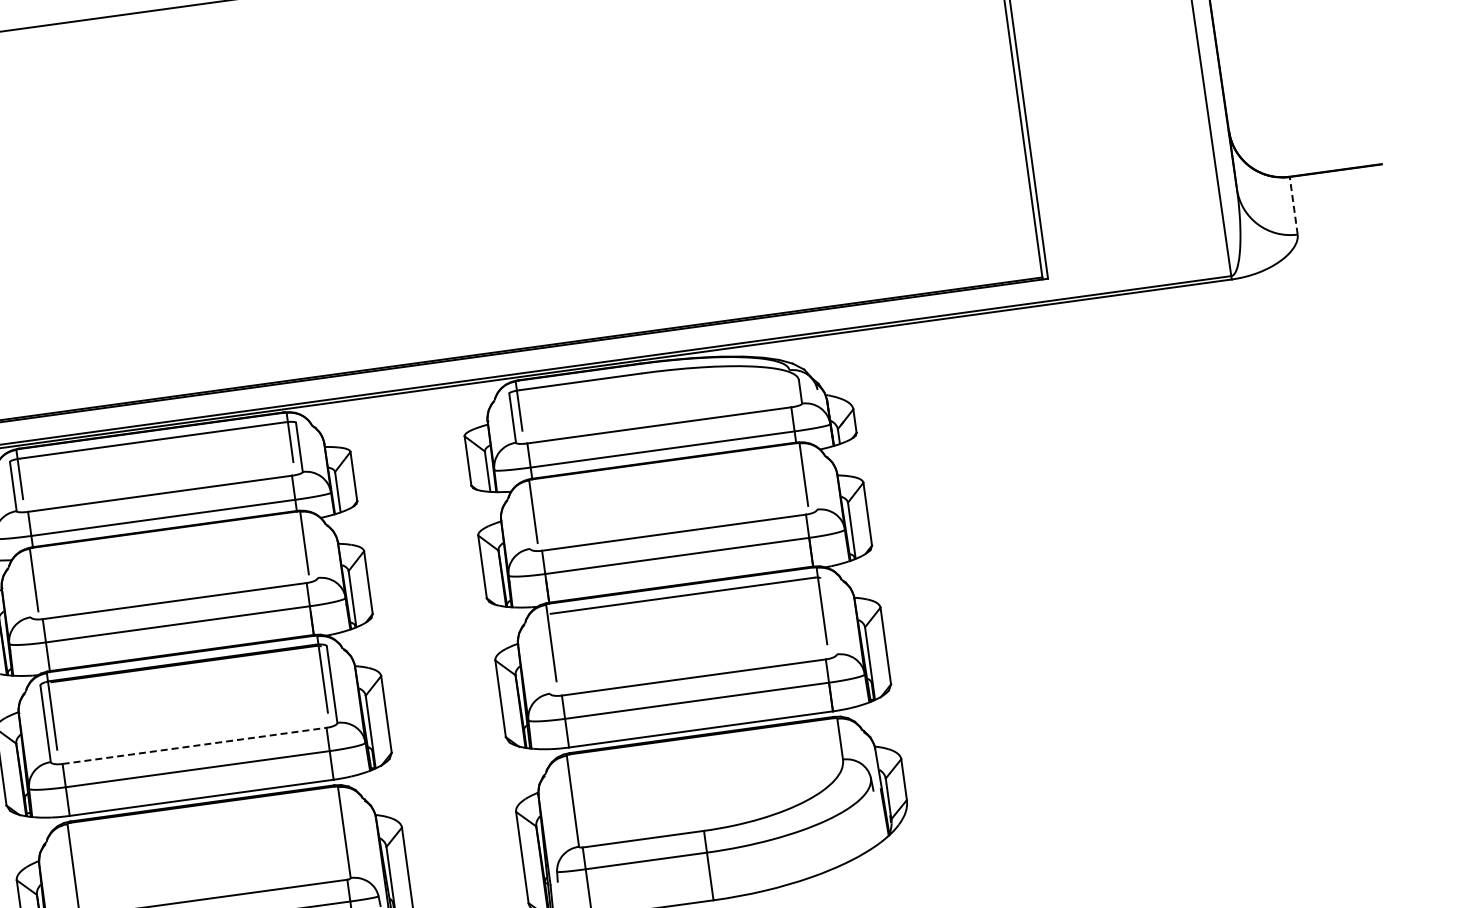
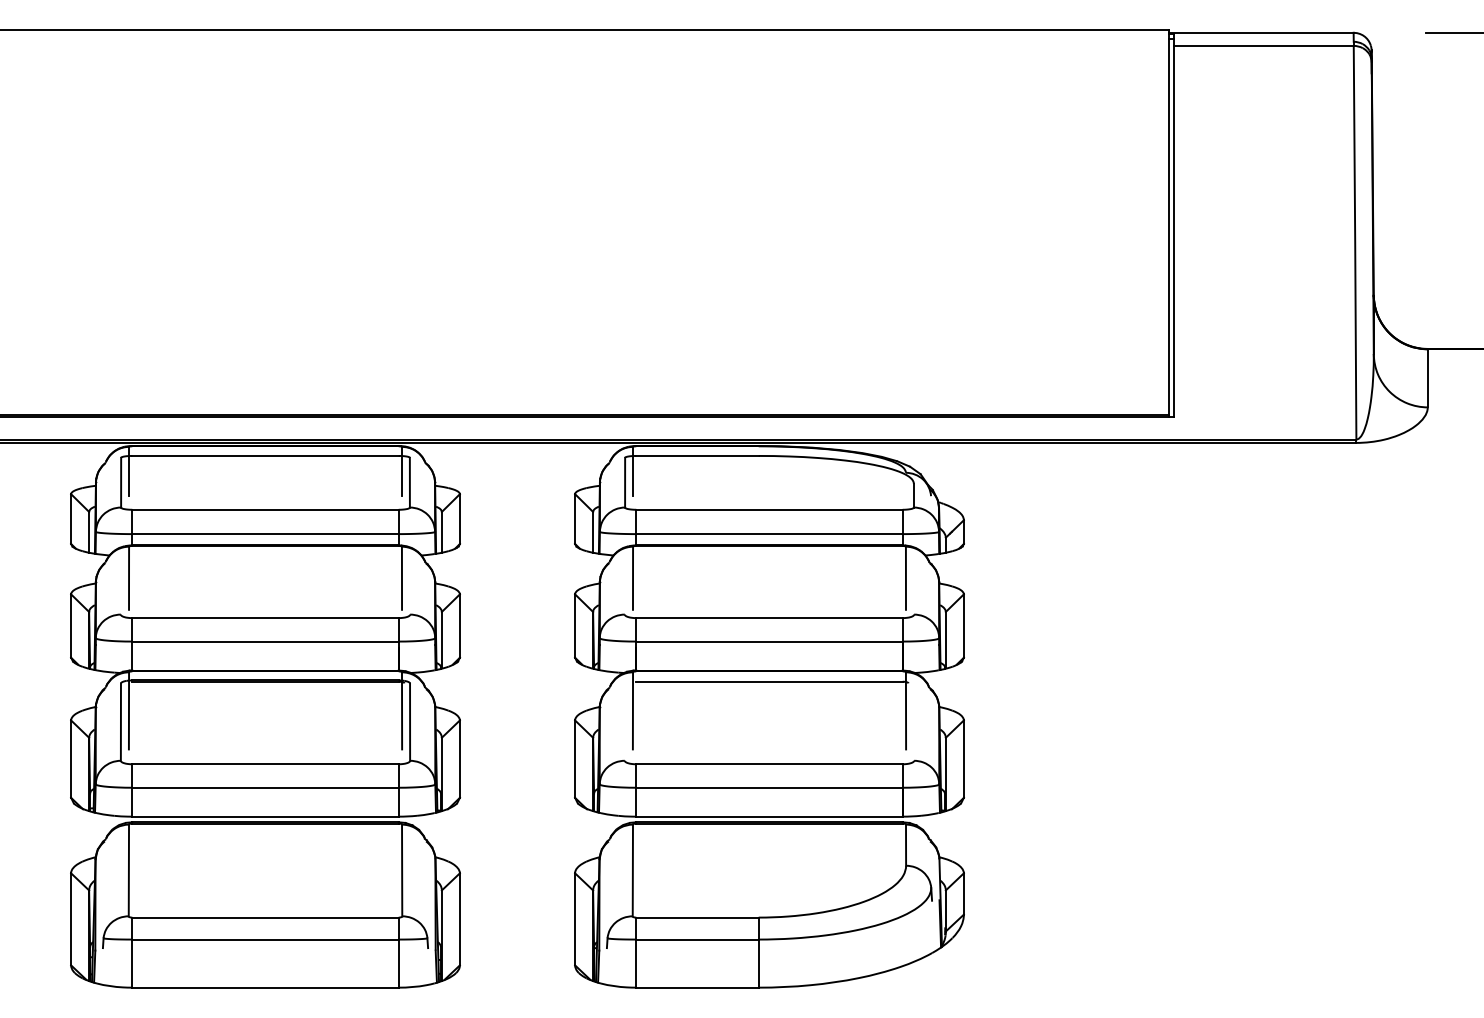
line: (1293, 205) -> (1427, 377), dashed -> solid
line: (195, 746) -> (266, 764), dashed -> solid

